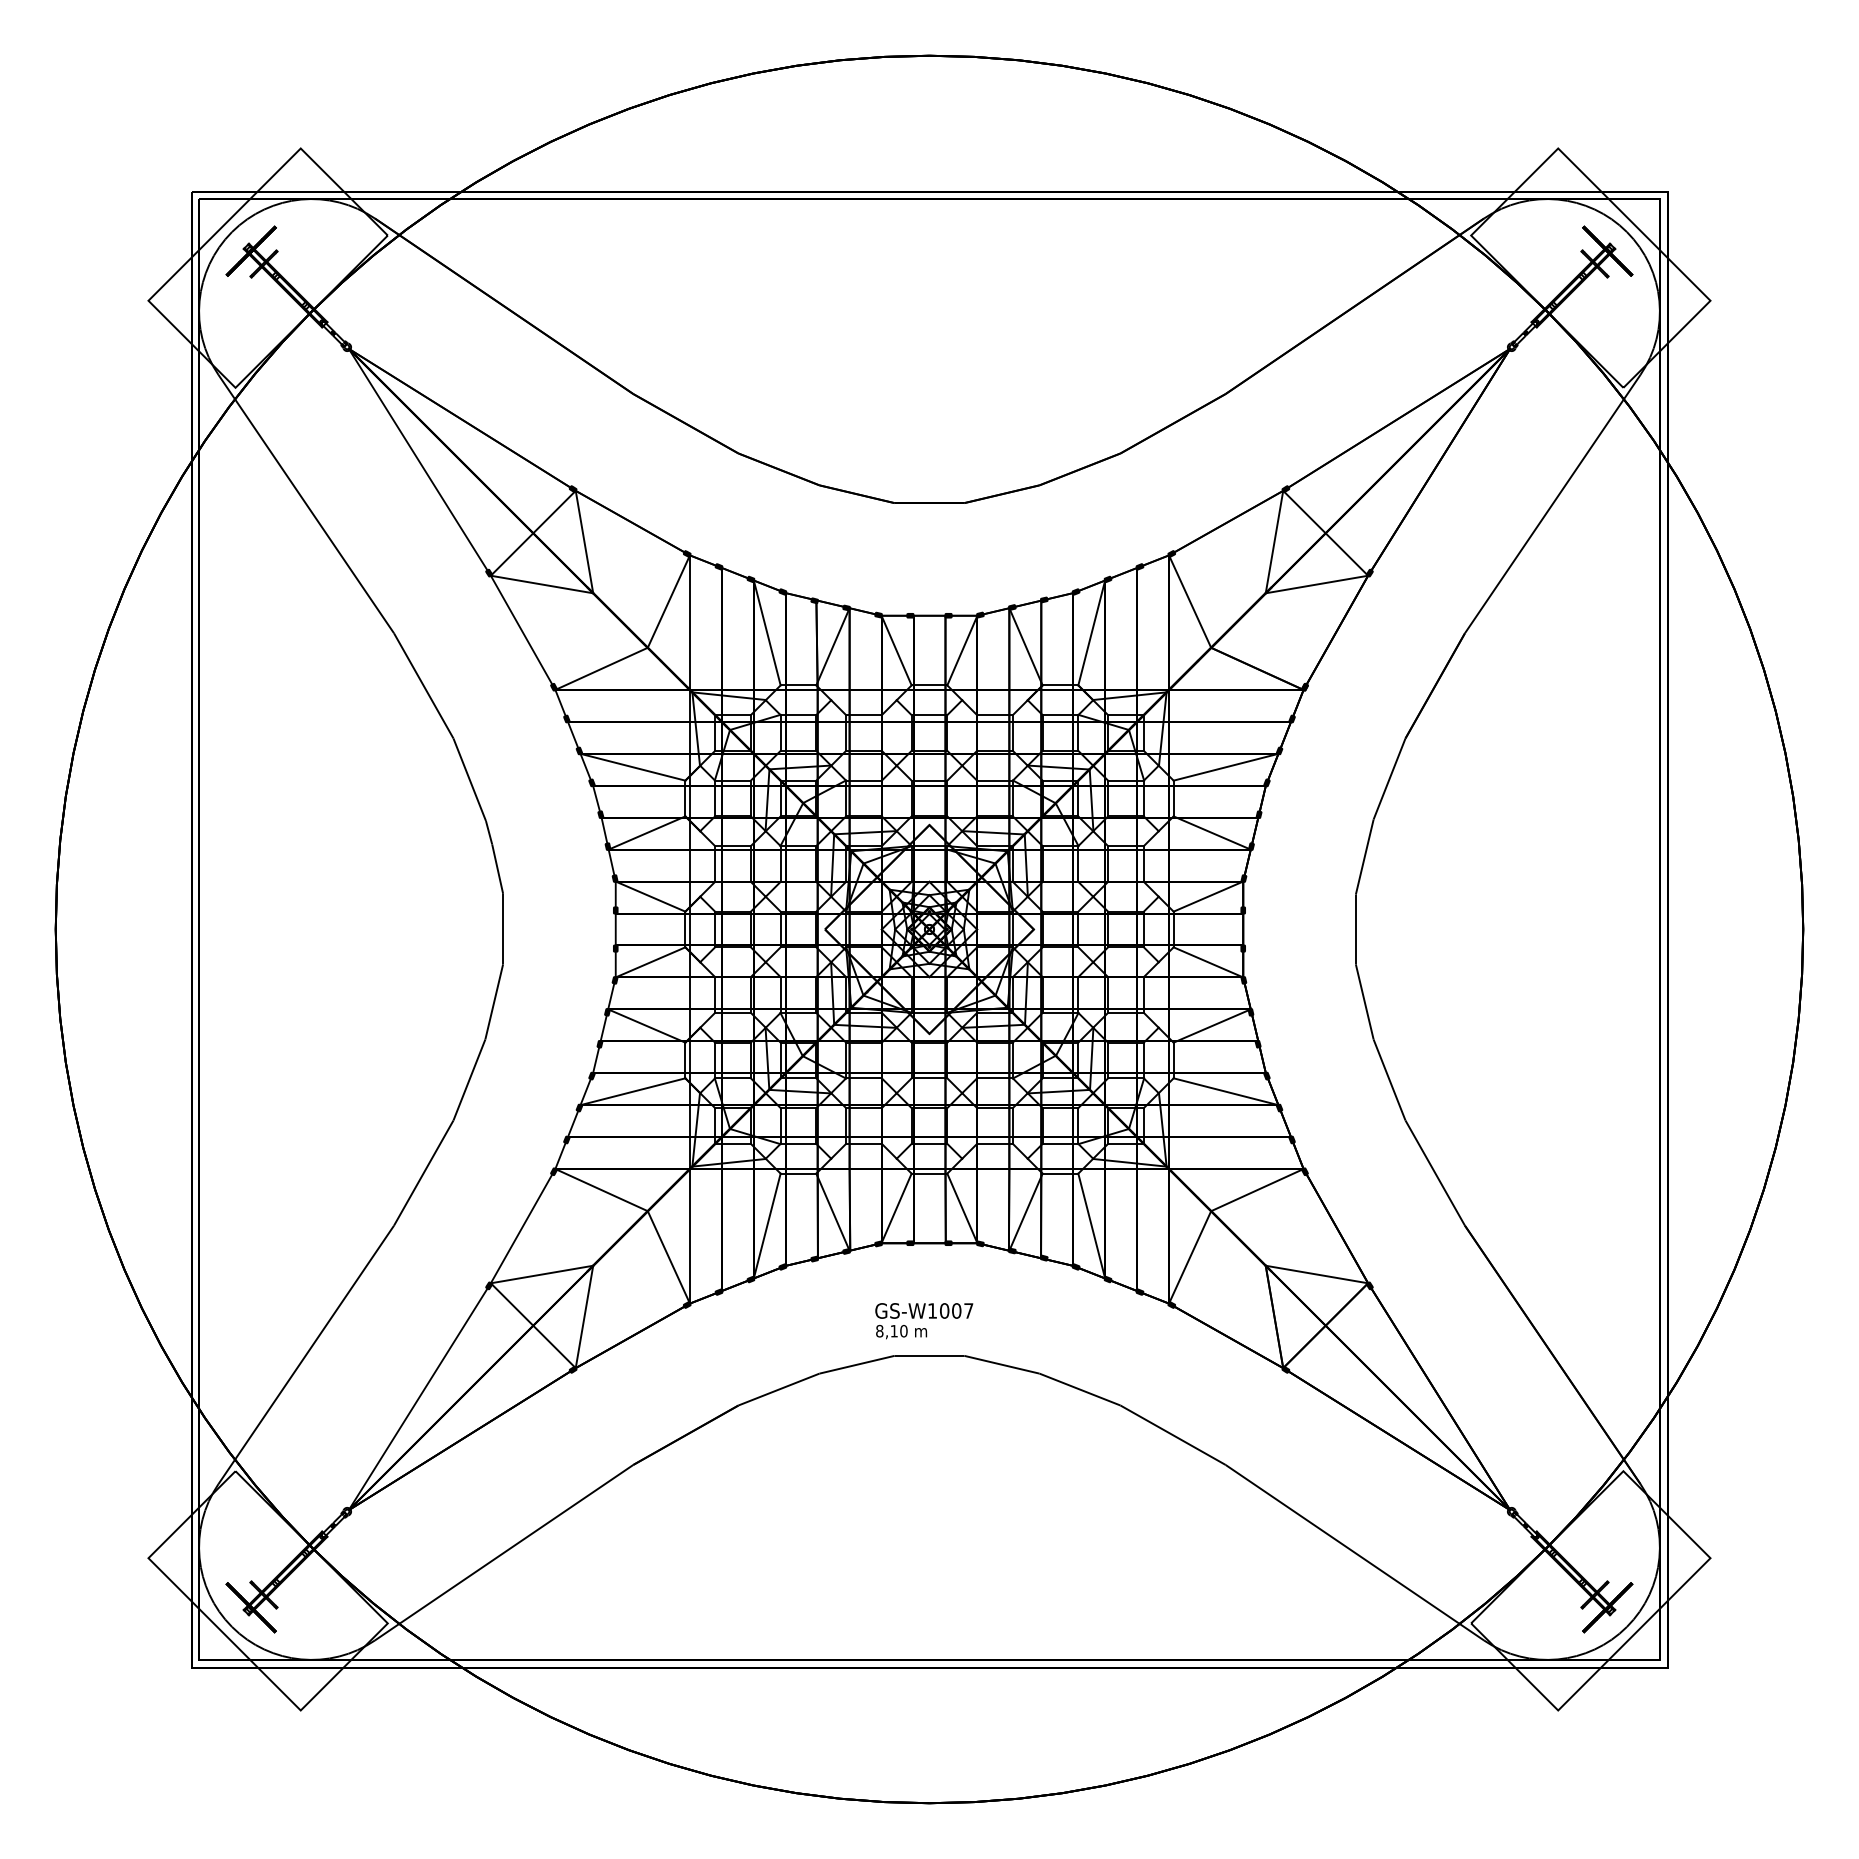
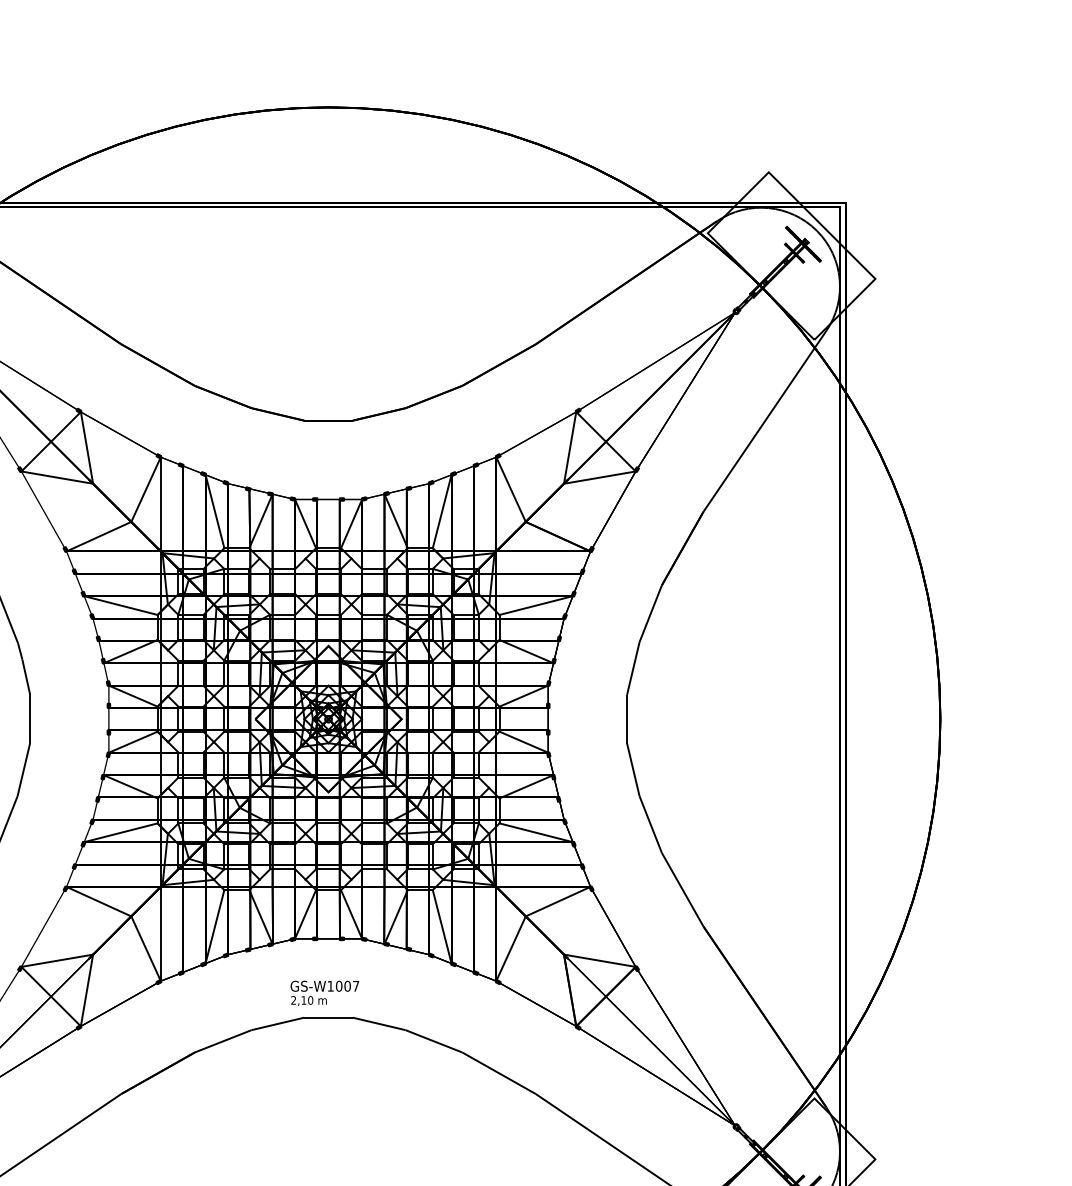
text: (879, 1331) -> (293, 1000), 8,10 -> 2,10

